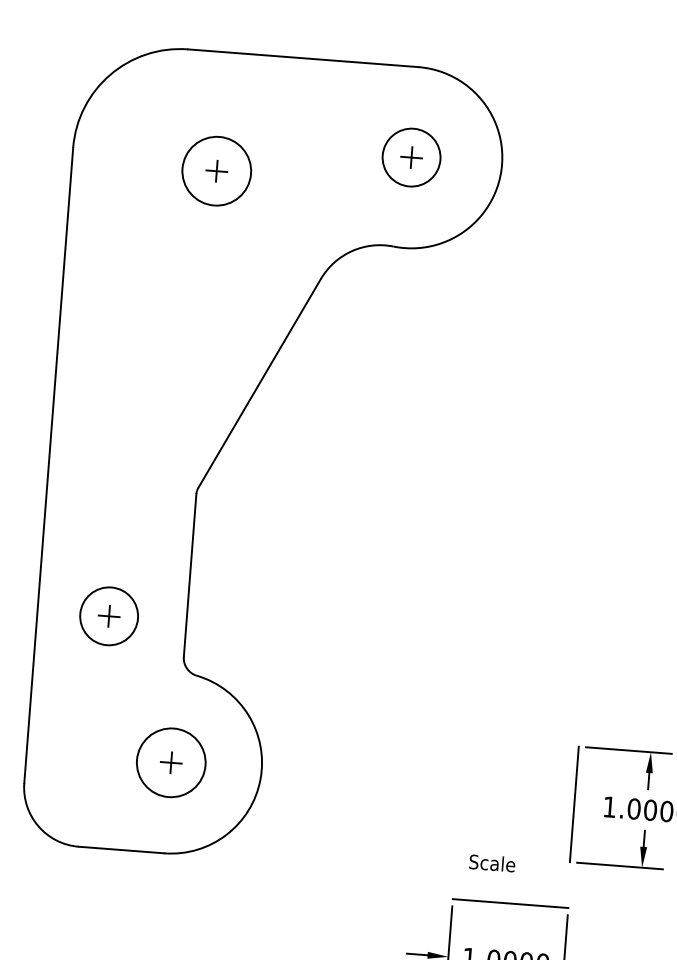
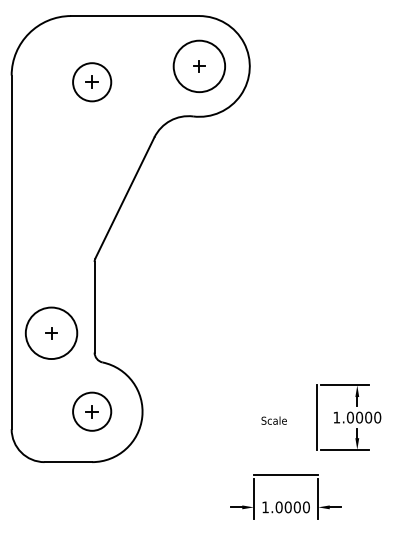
circle: (411, 157) -> (199, 66), size x1.6
circle: (109, 616) -> (51, 333), size x1.6
text: (491, 862) -> (273, 420), moved

